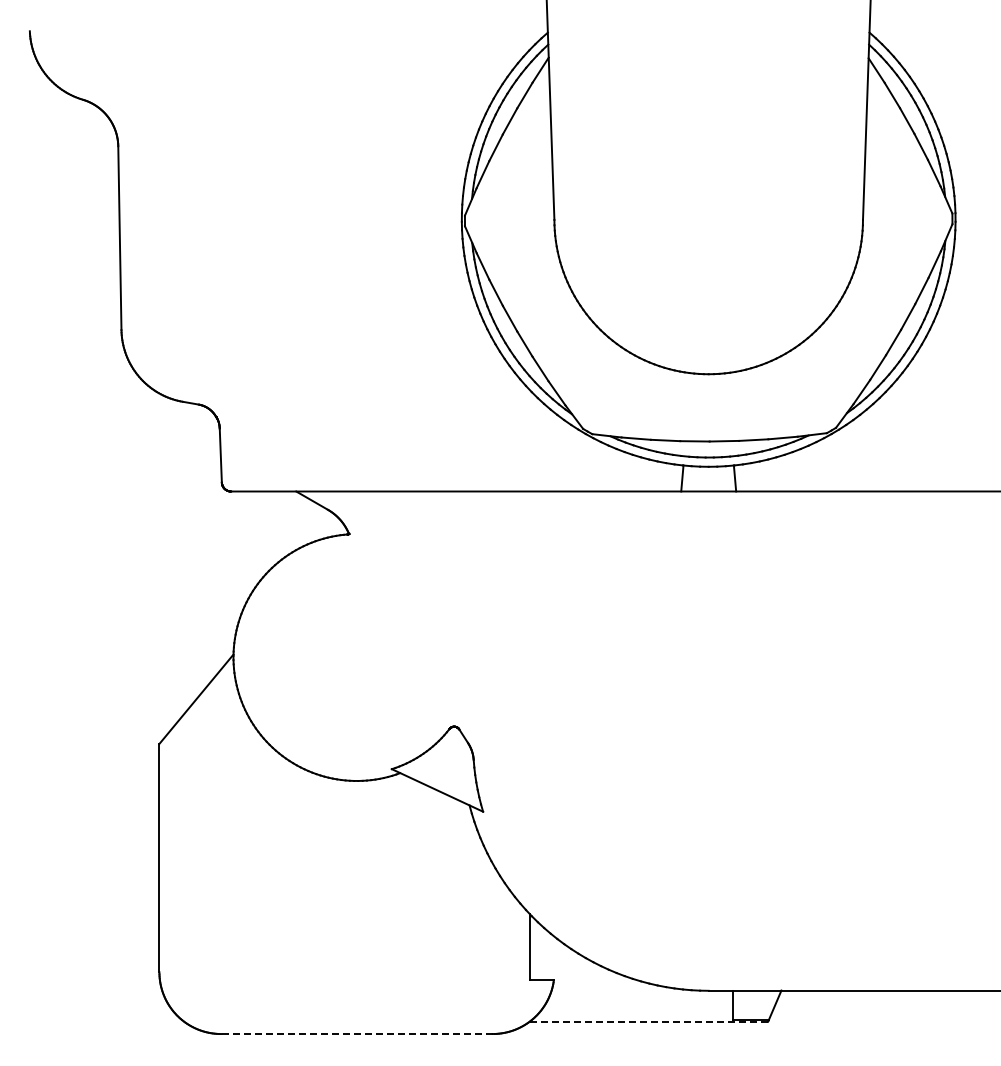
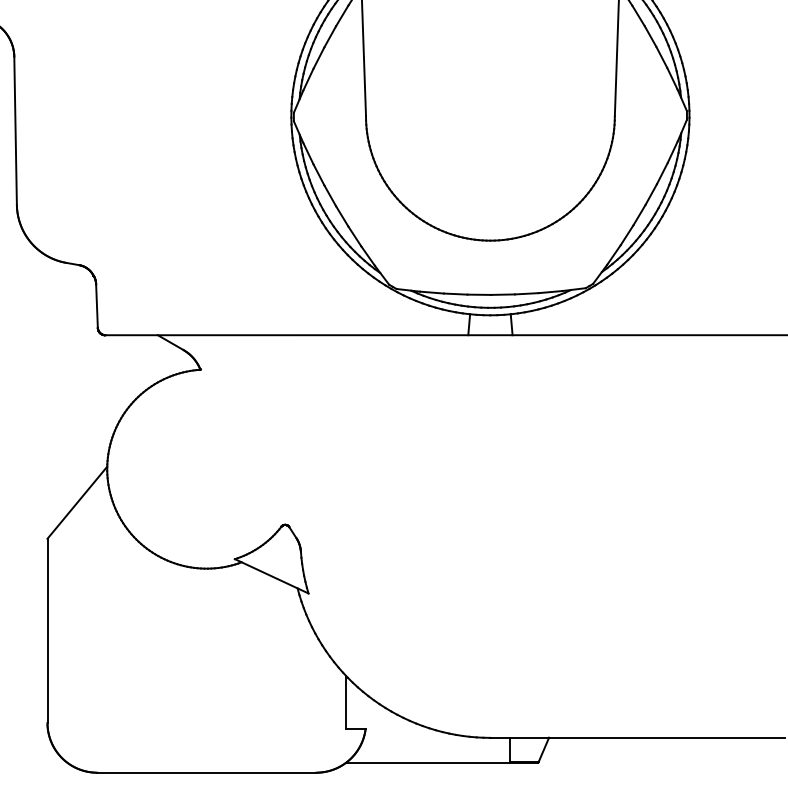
line: (648, 1021) -> (441, 762), dashed -> solid
line: (356, 1034) -> (206, 773), dashed -> solid

